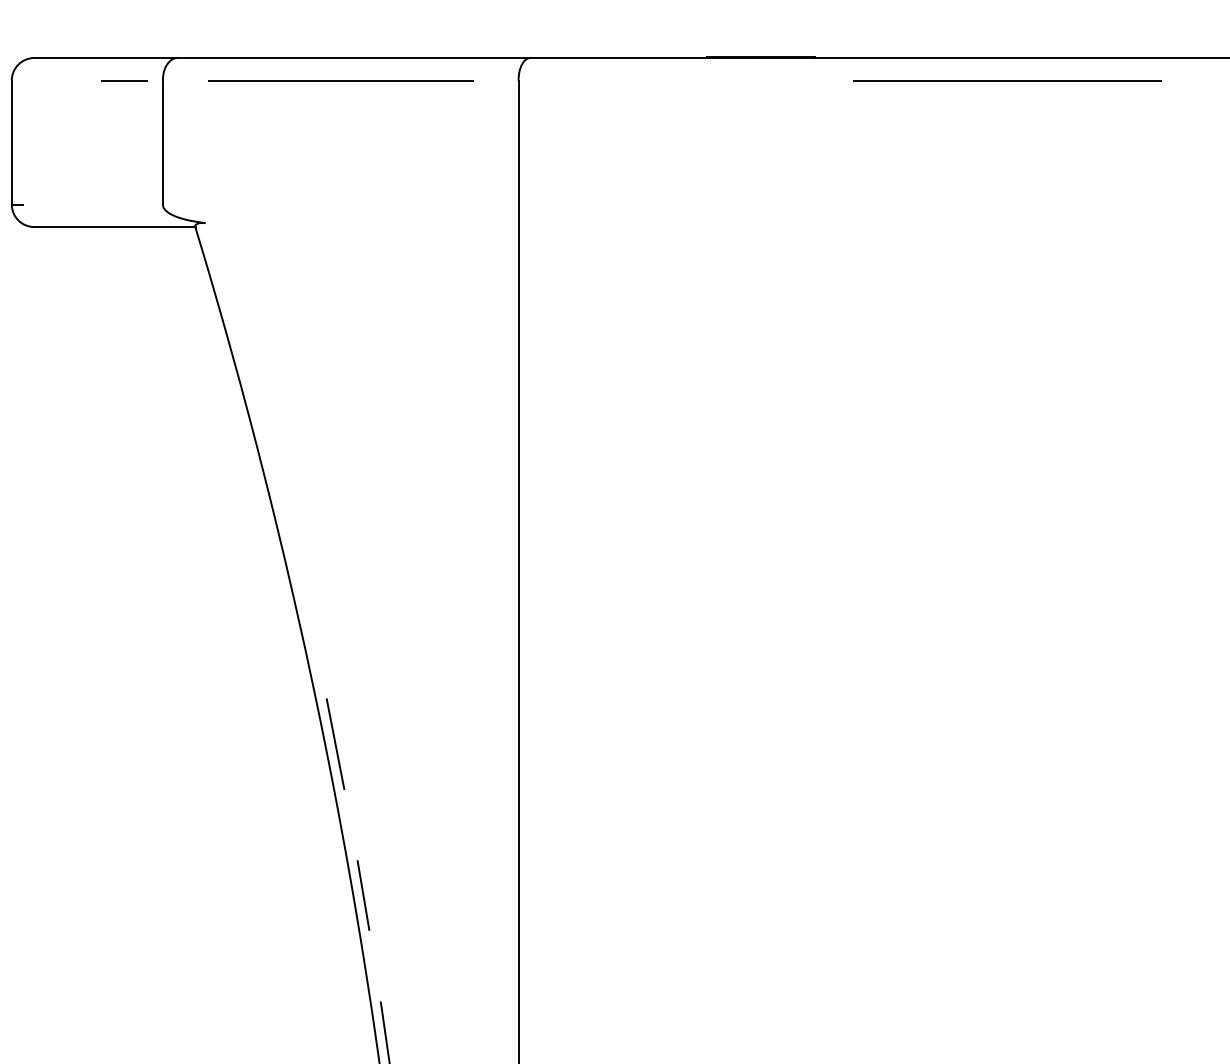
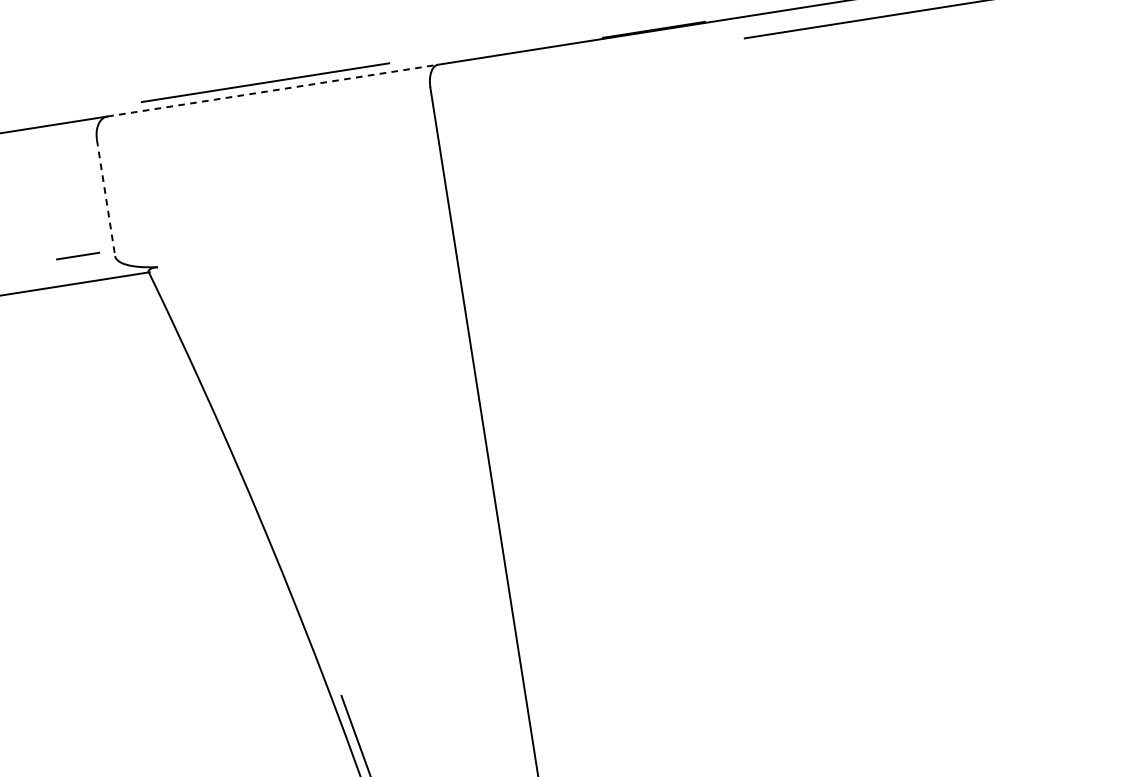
line: (354, 58) -> (273, 91), solid -> dashed
line: (124, 80) -> (78, 256), moved
line: (340, 80) -> (265, 82), moved
line: (162, 142) -> (105, 197), solid -> dashed

